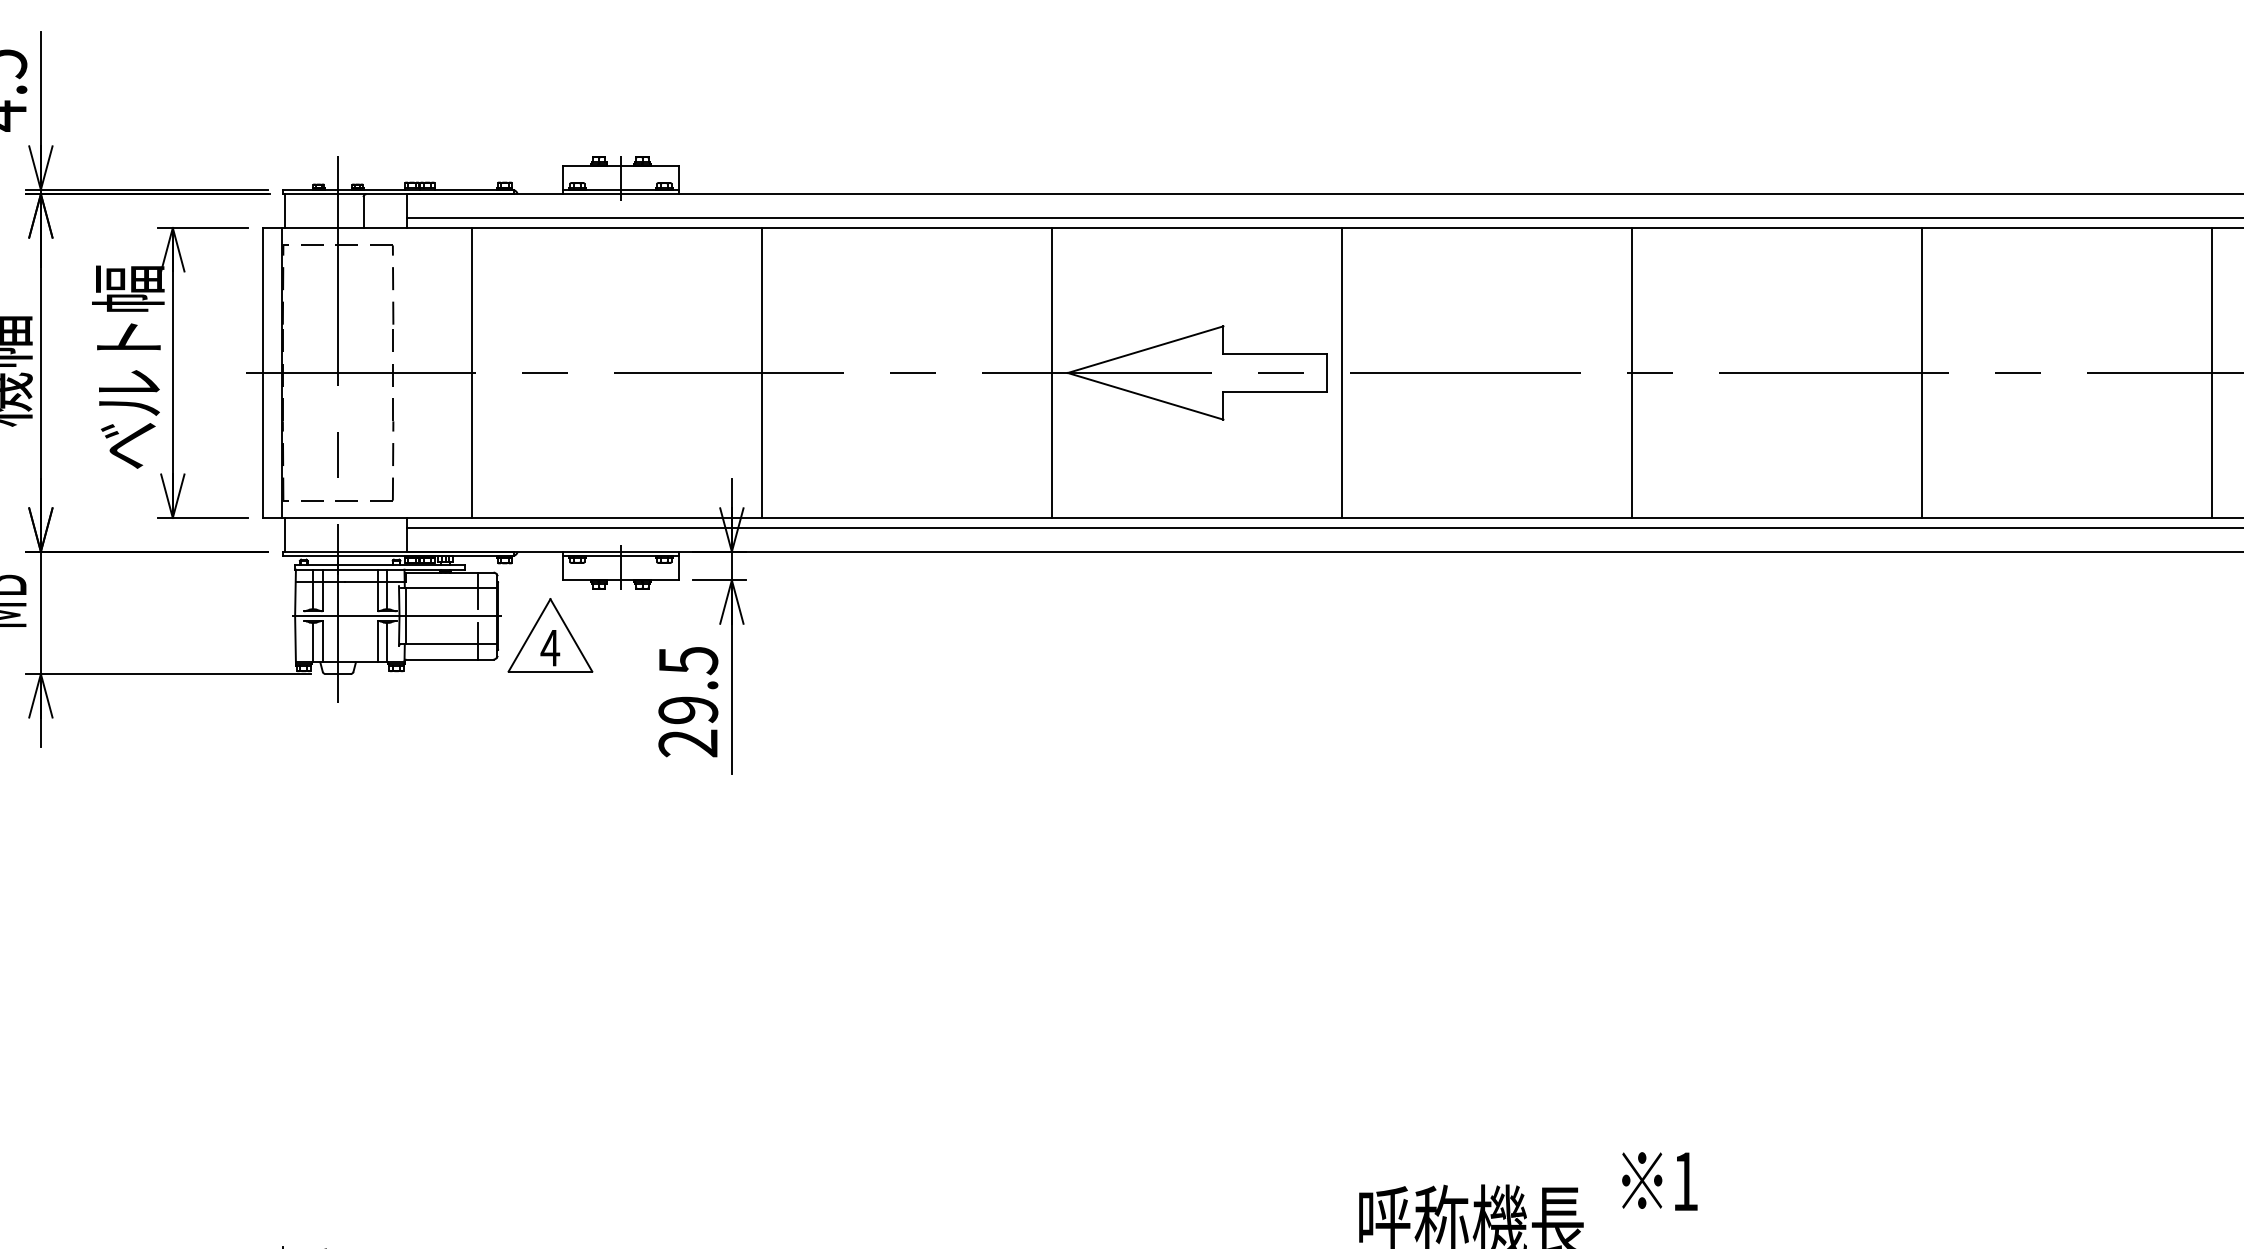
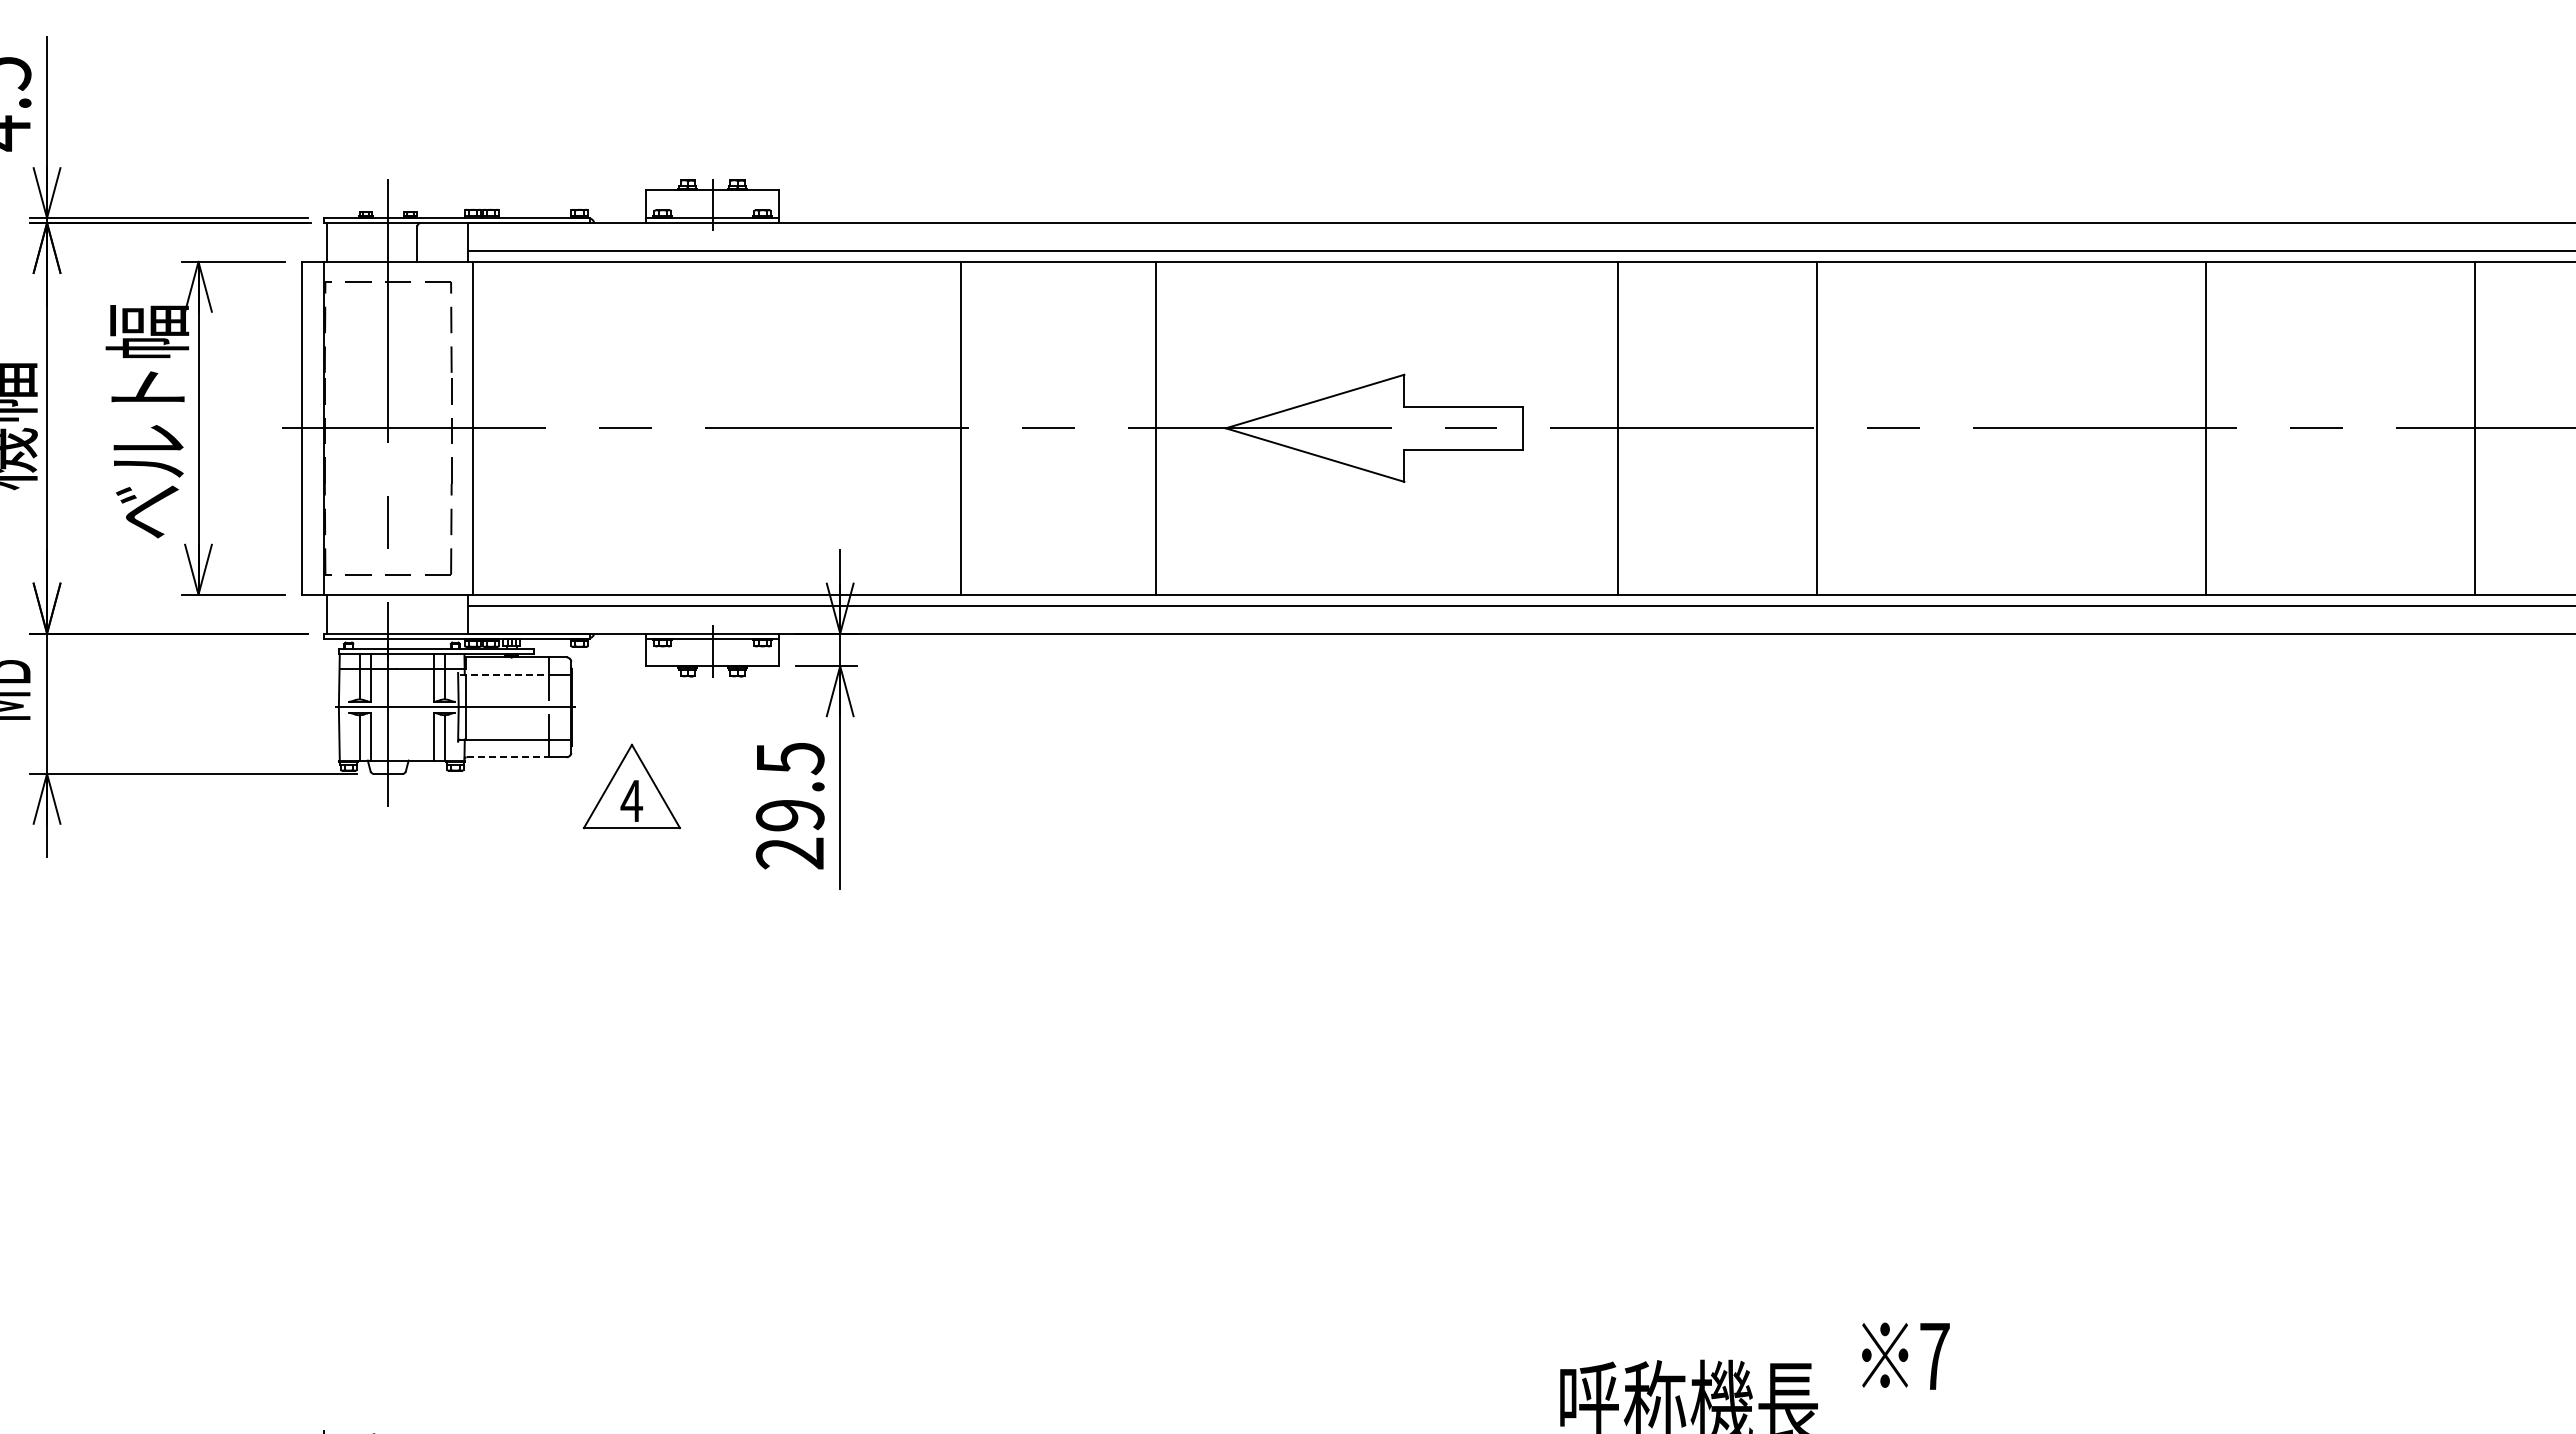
line: (472, 372) -> (473, 427), moved
line: (761, 372) -> (960, 427), moved
line: (1051, 372) -> (1155, 427), moved
line: (1341, 372) -> (1617, 427), moved
line: (1632, 372) -> (1817, 427), moved
line: (2212, 372) -> (2475, 427), moved
line: (440, 588) -> (505, 675), solid -> dashed
part: (550, 635) -> (631, 786), moved
line: (442, 659) -> (508, 757), solid -> dashed
text: (1685, 1181) -> (1934, 1356), 1 -> 7

